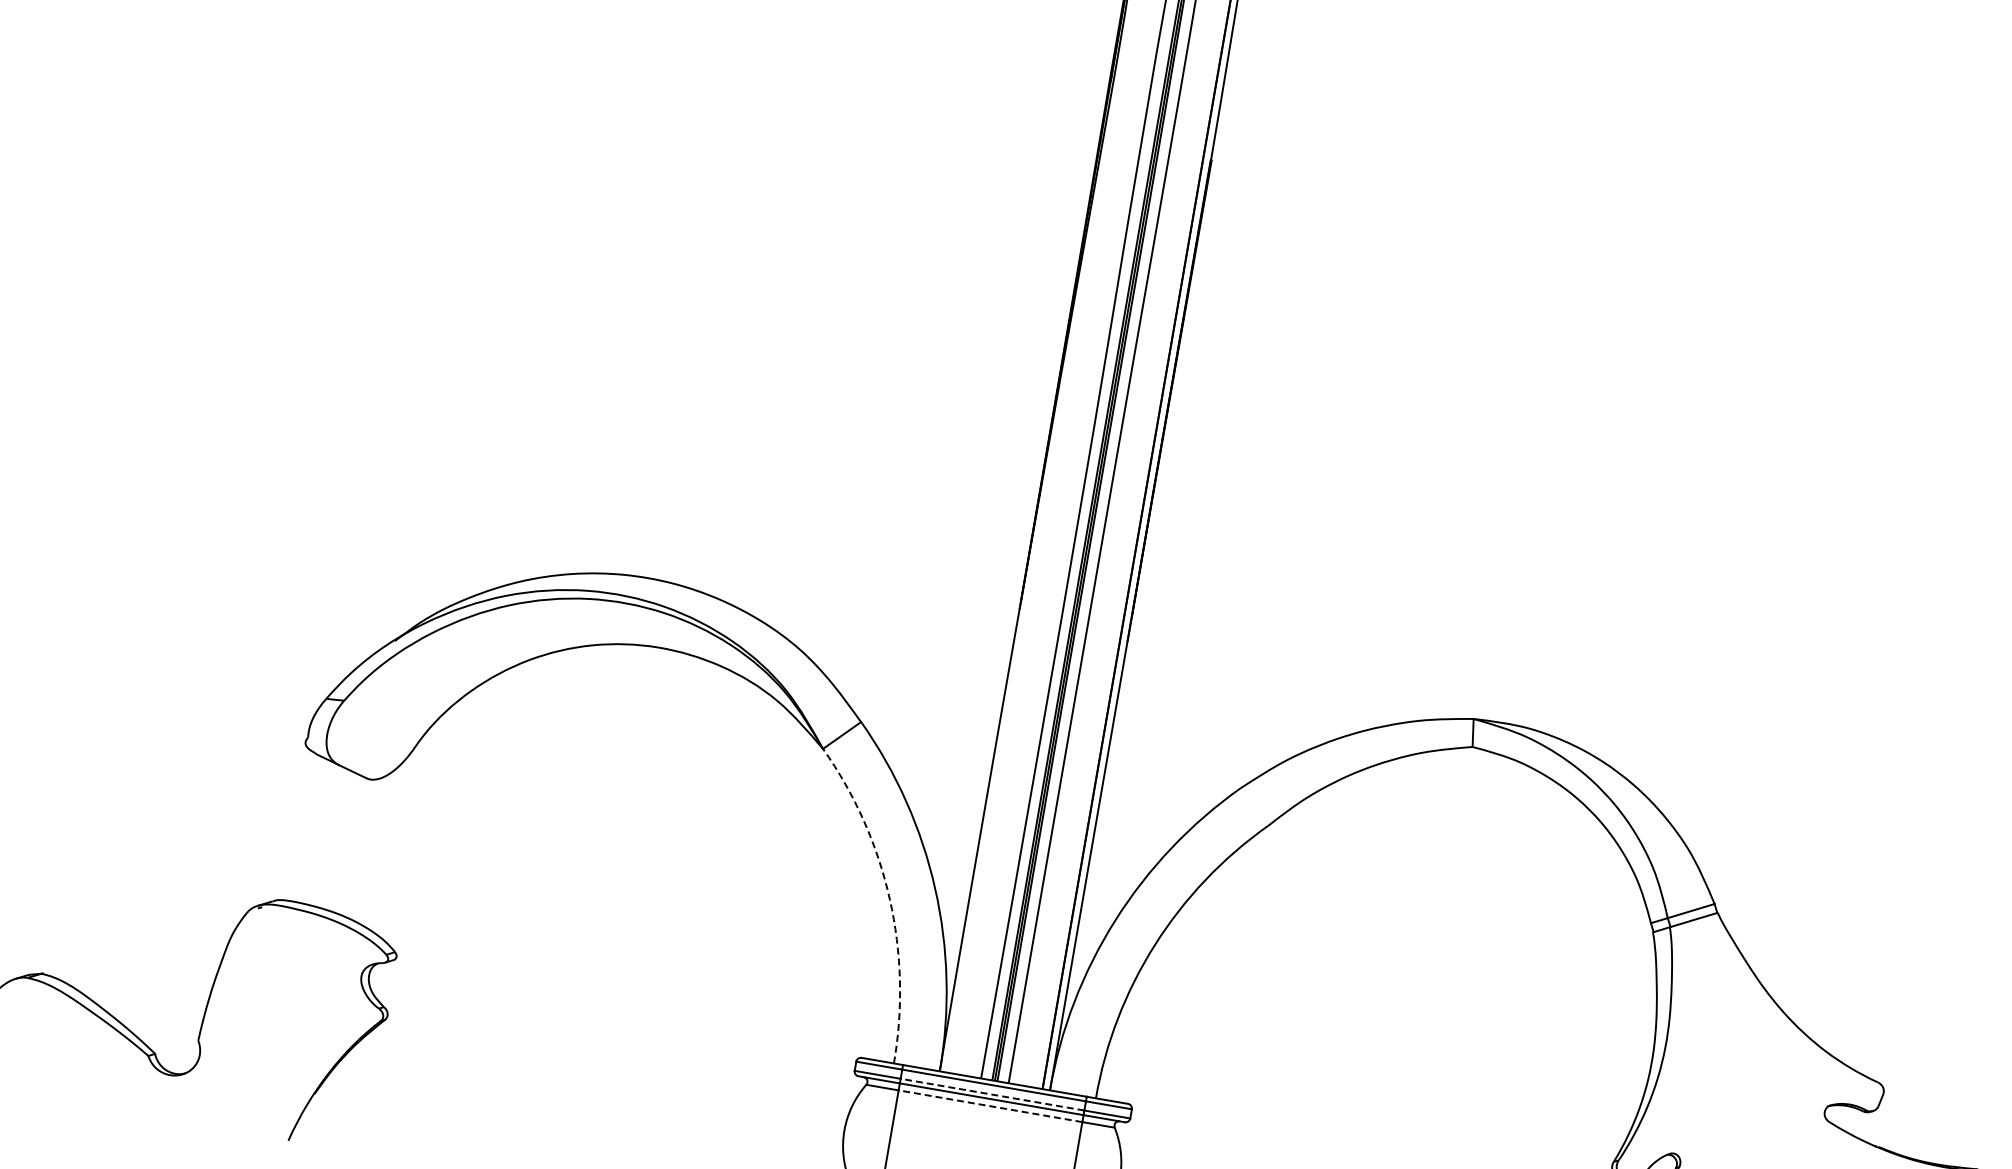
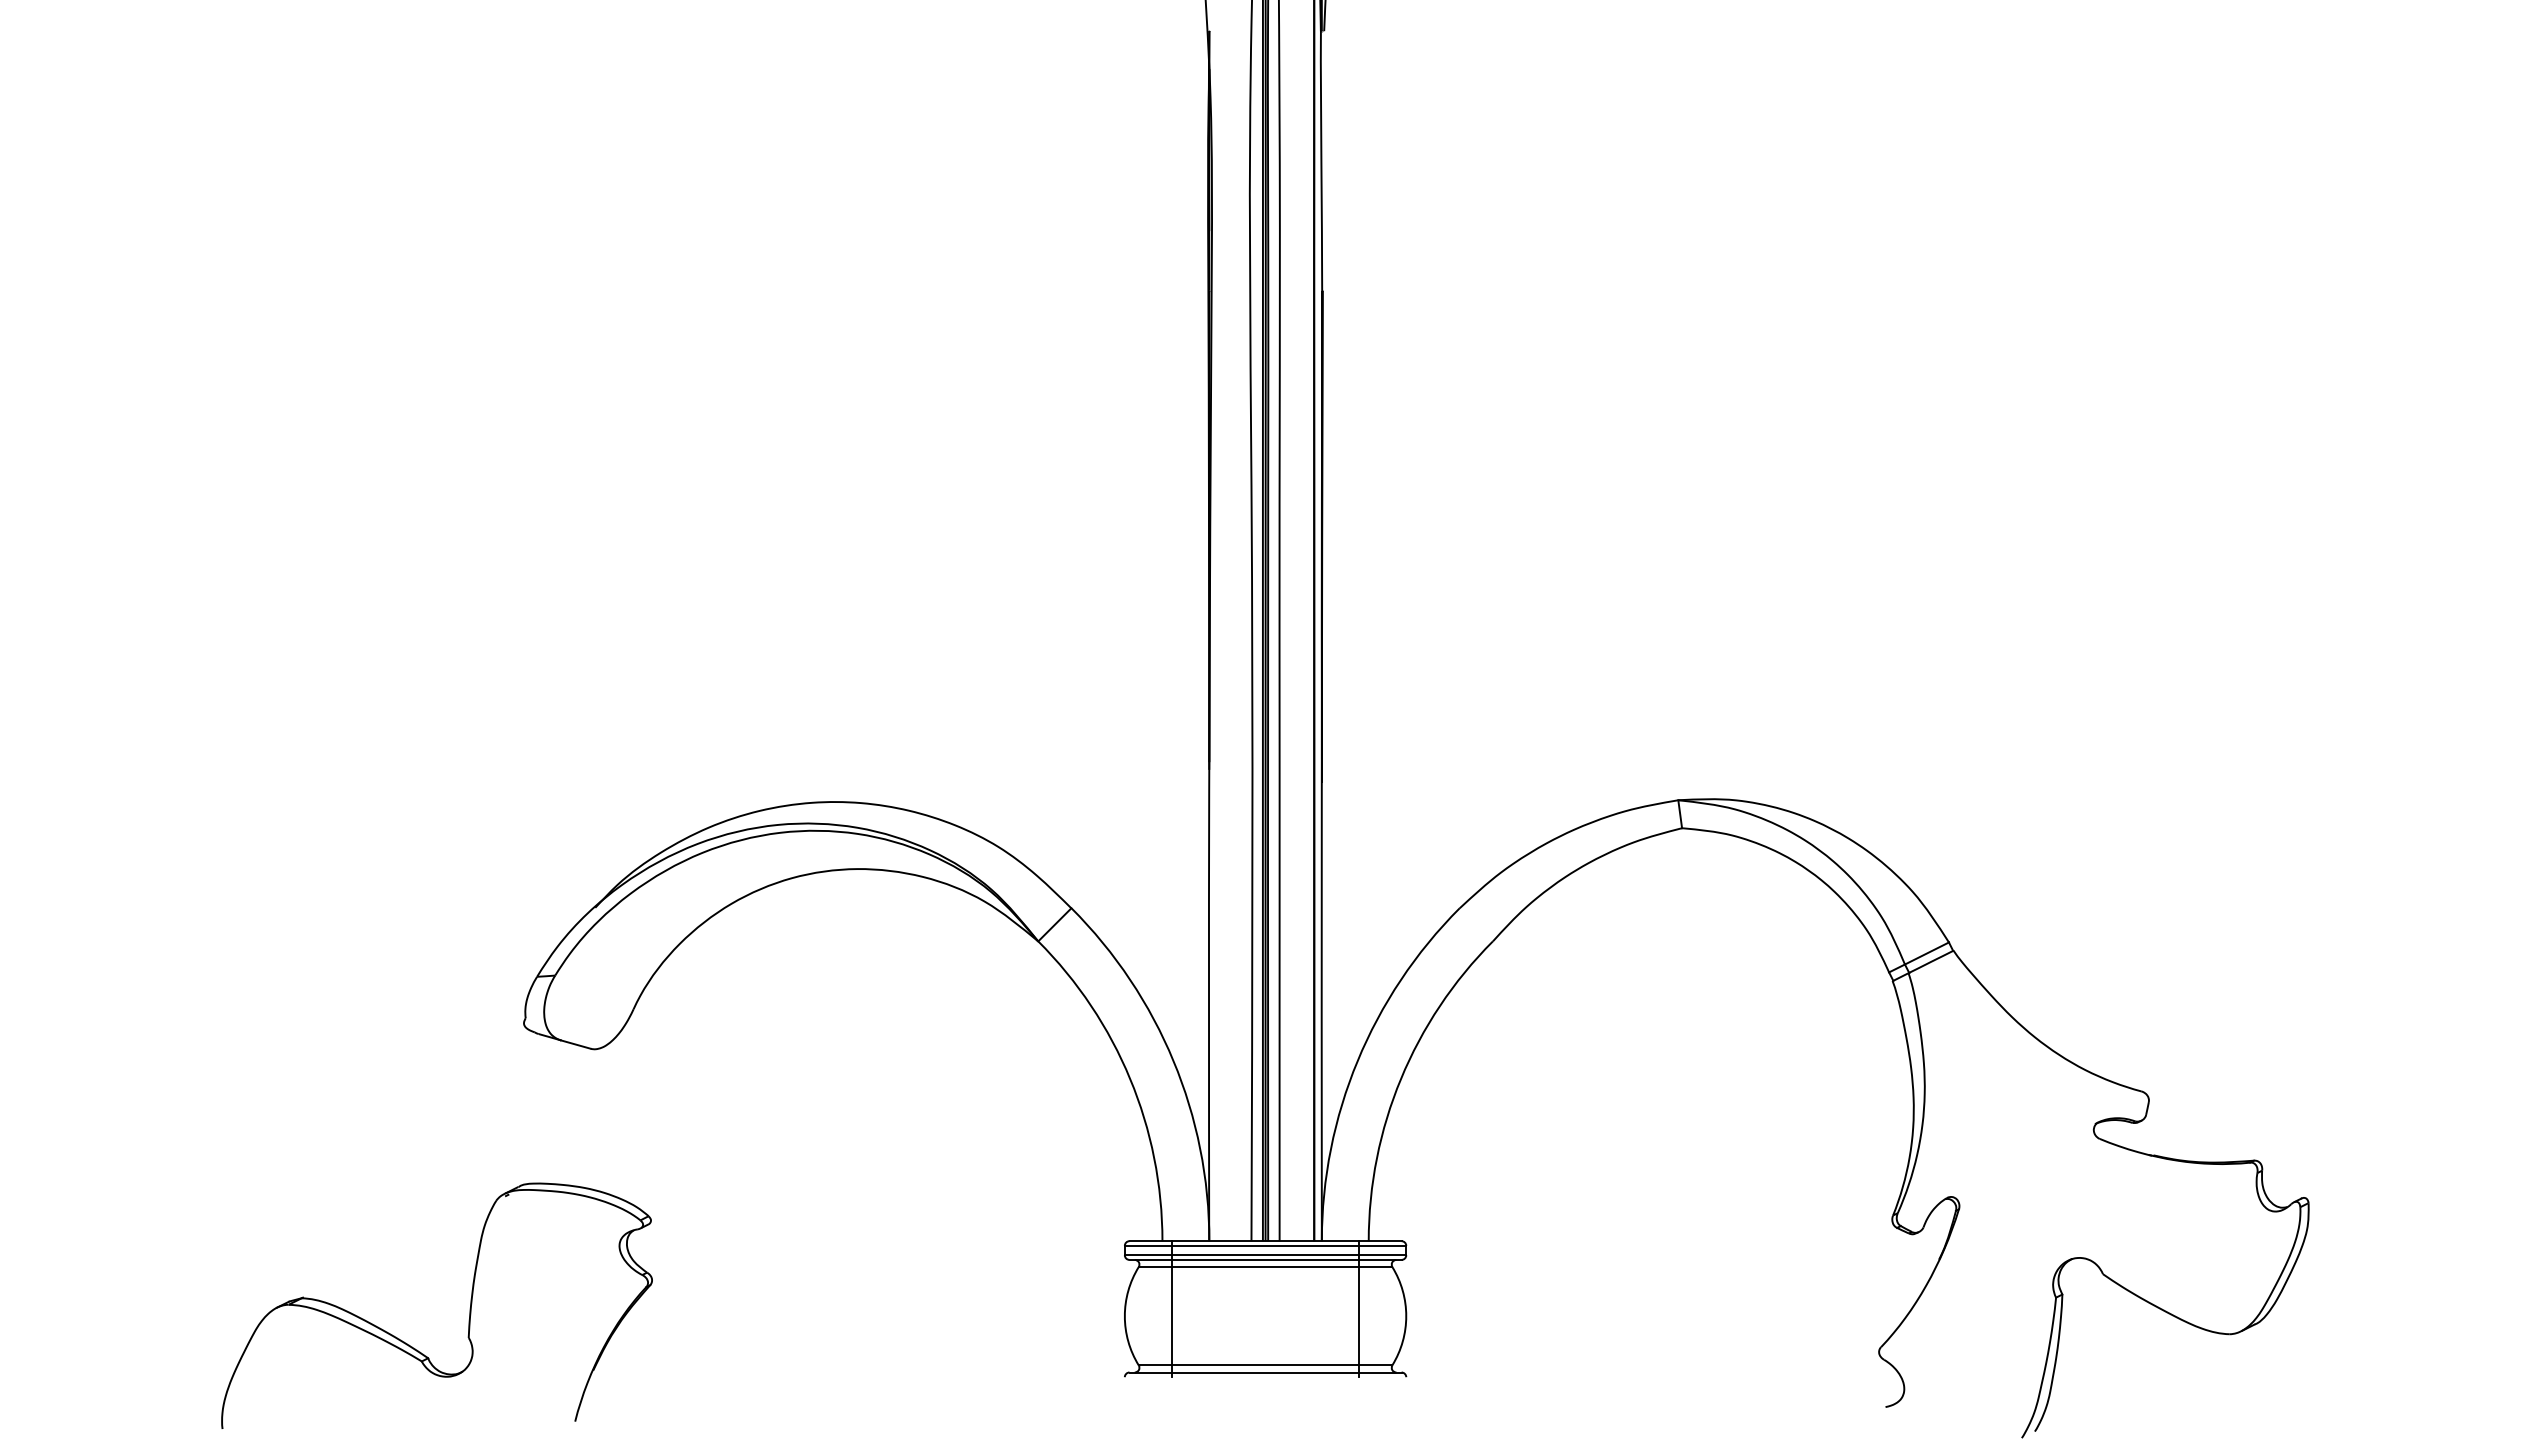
arc: (890, 898) -> (1130, 1078), dashed -> solid
line: (992, 1094) -> (1265, 1255), dashed -> solid
line: (990, 1106) -> (1265, 1267), dashed -> solid

